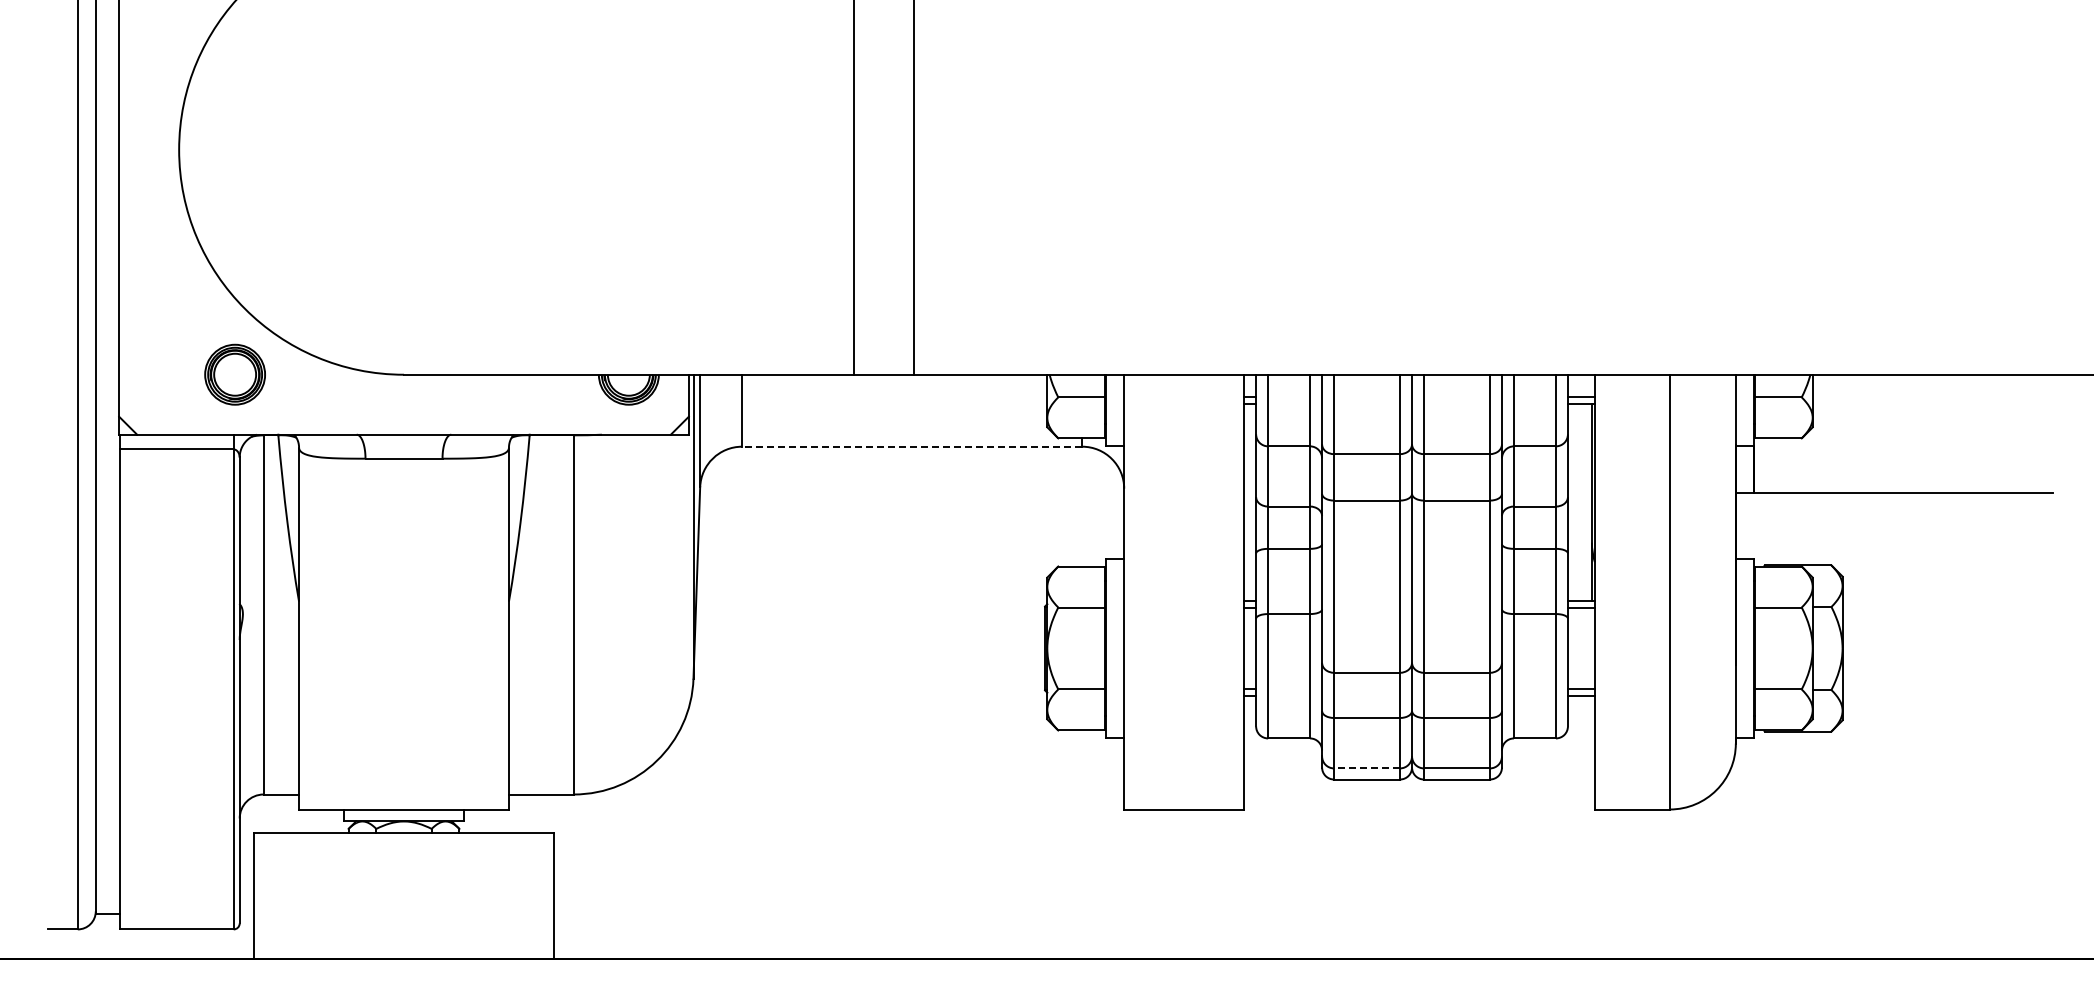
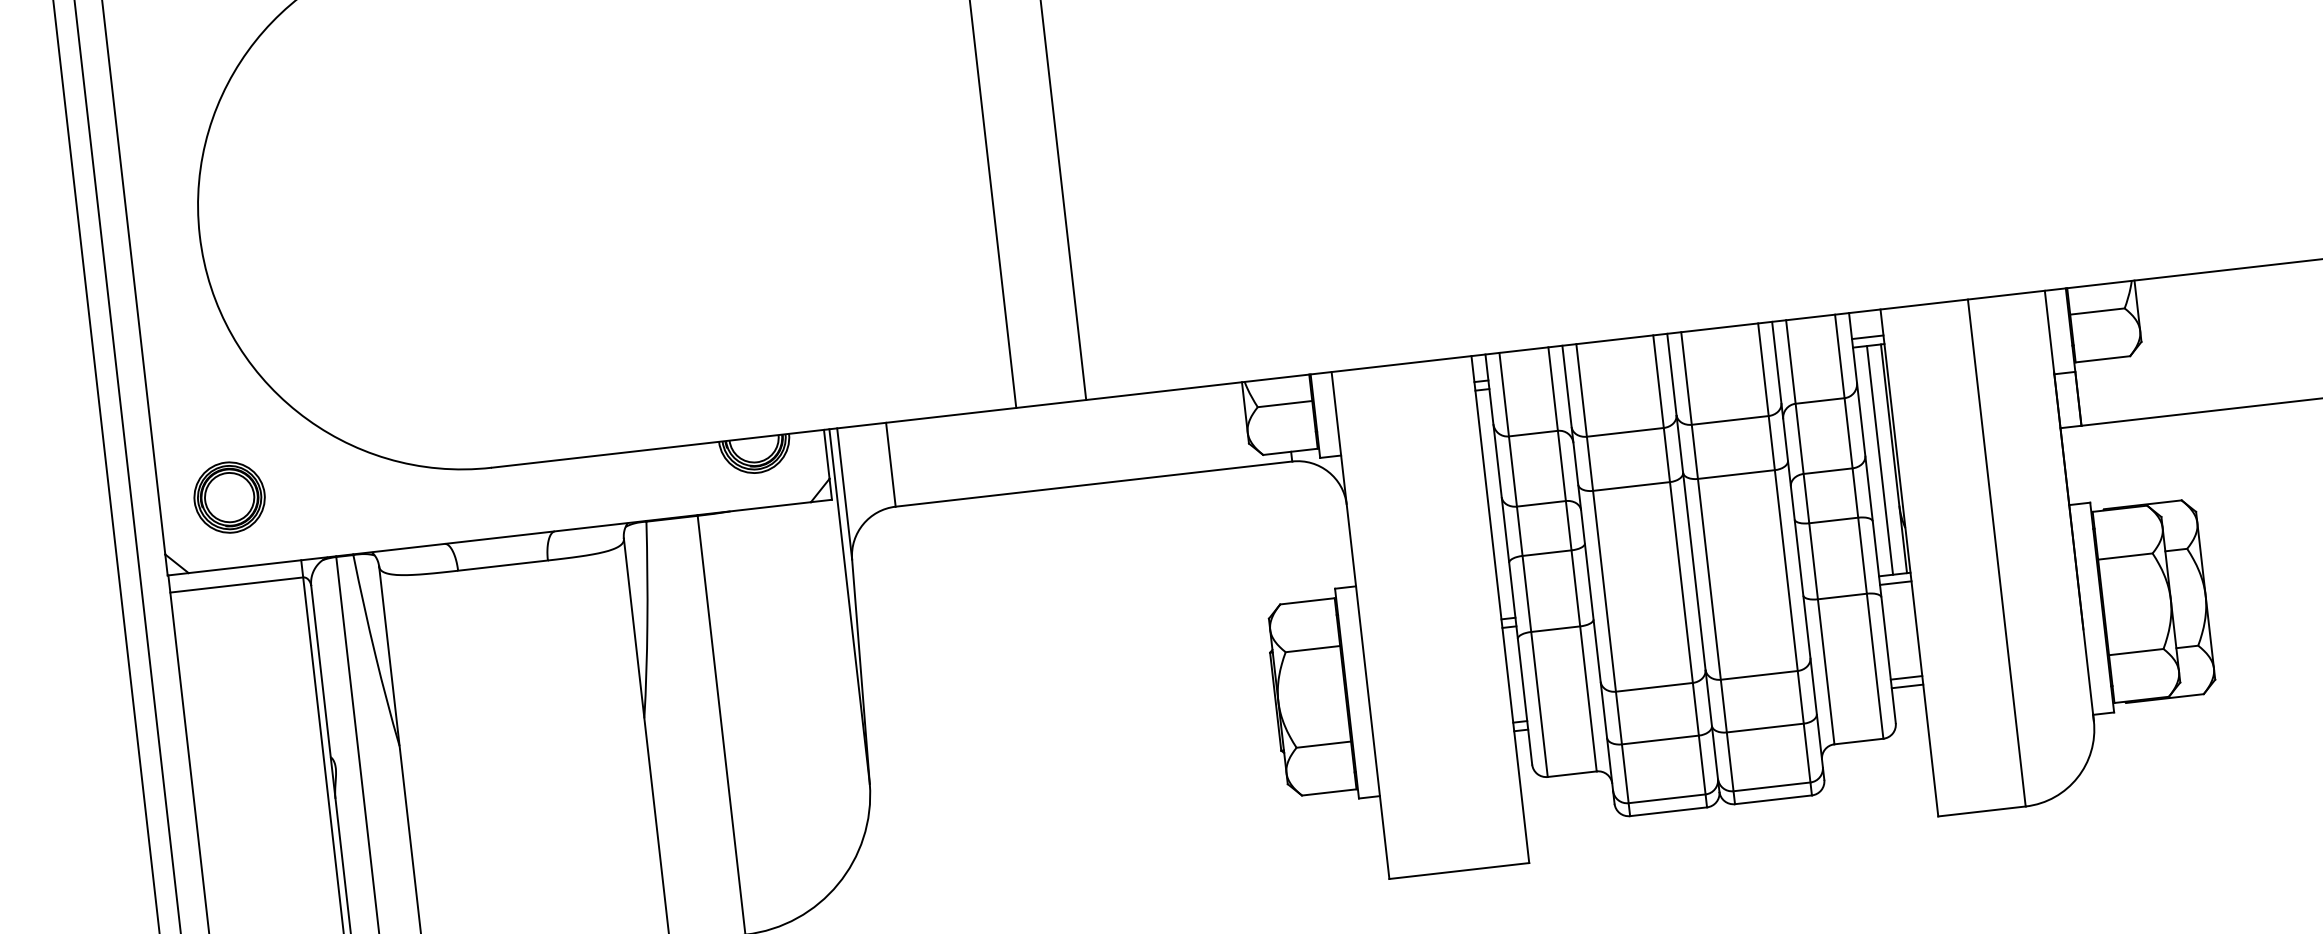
part: (234, 374) -> (228, 497), moved
line: (911, 446) -> (1093, 483), dashed -> solid
line: (1579, 502) -> (1879, 460), added
line: (1367, 768) -> (1667, 798), dashed -> solid

